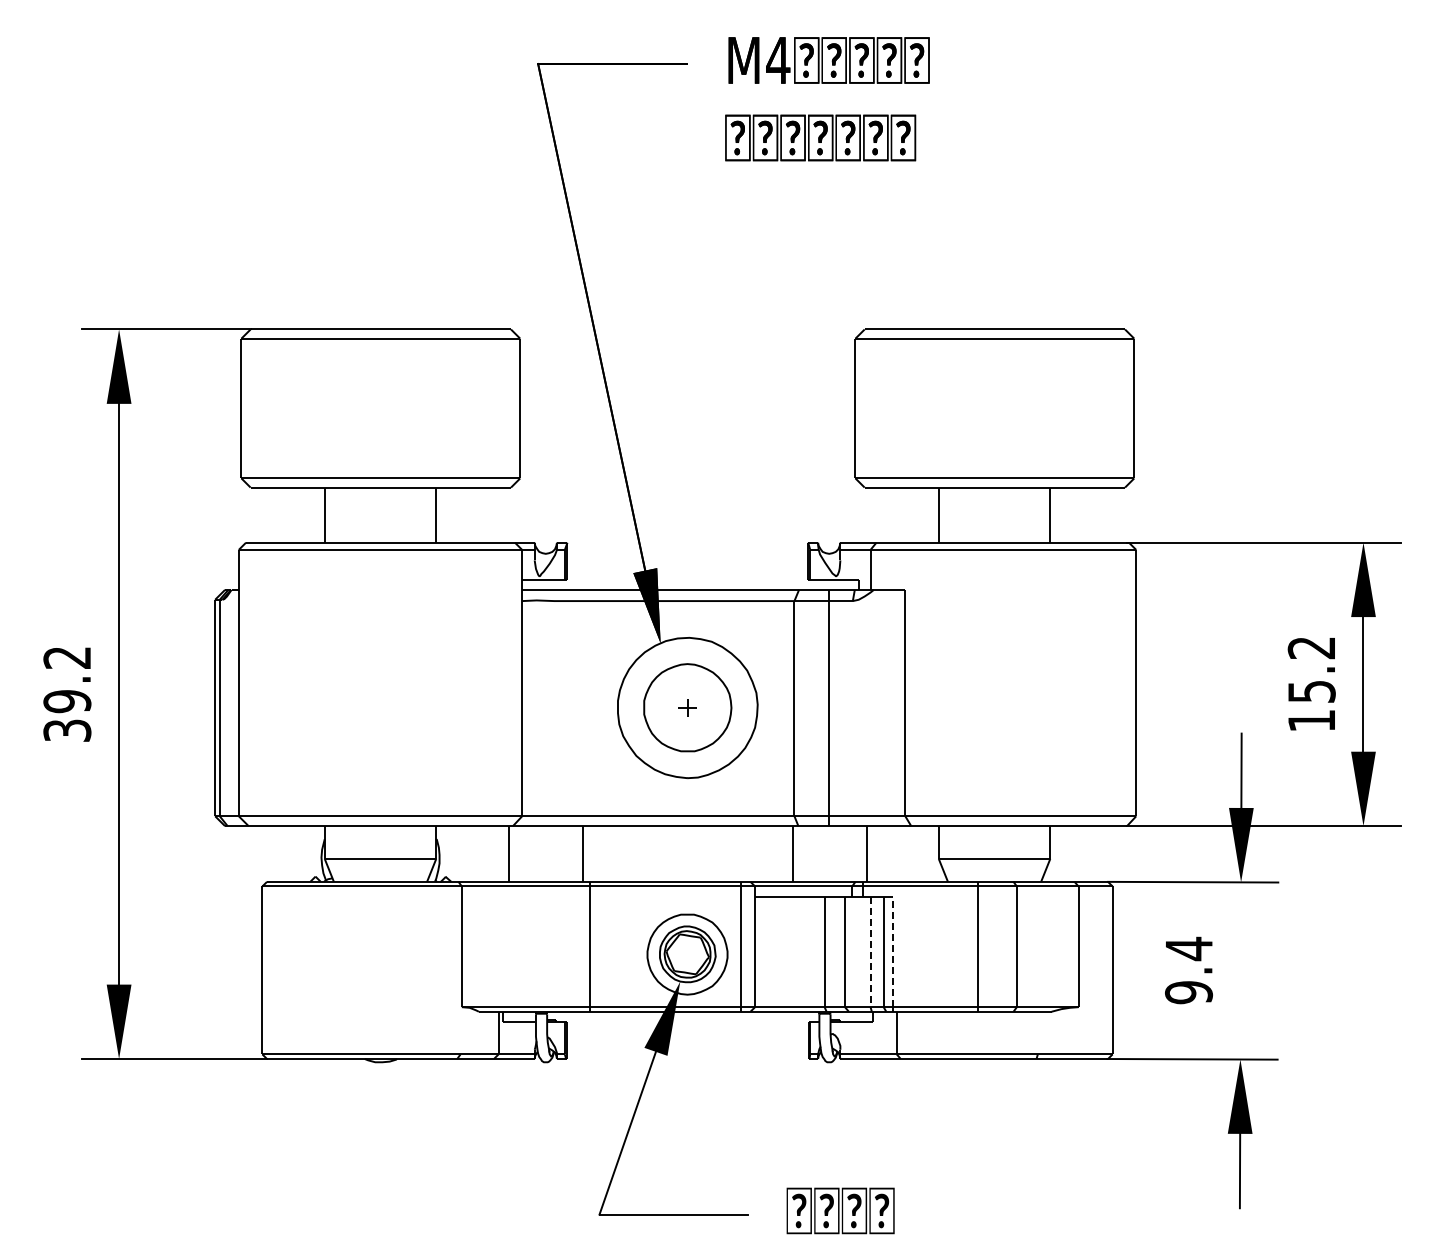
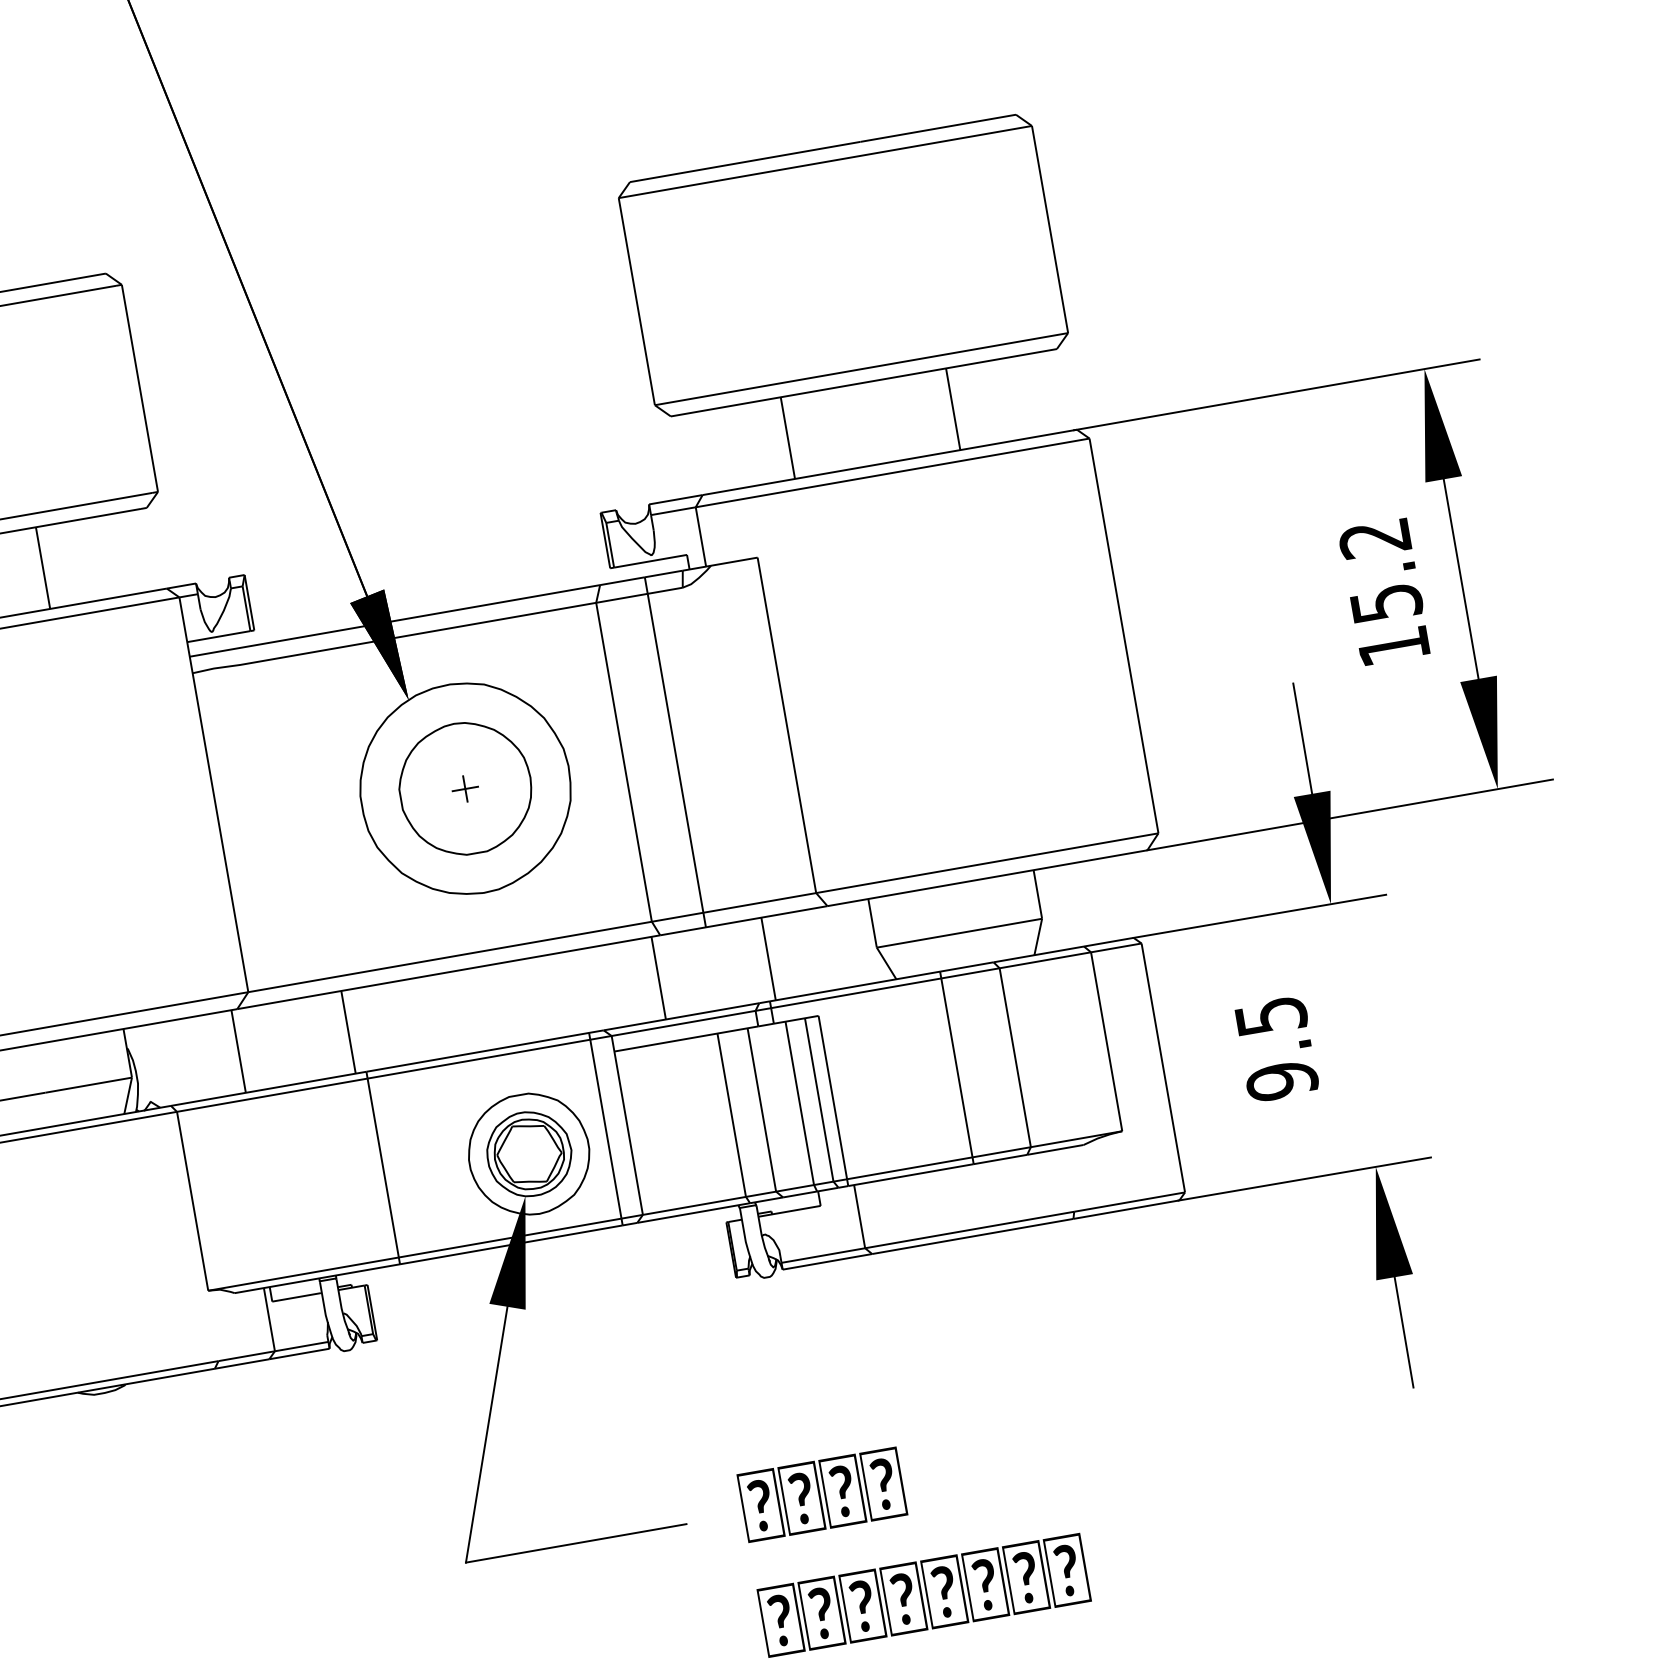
text: (1189, 948) -> (1271, 1015), 9.4 -> 9.5
line: (892, 951) -> (832, 1096), dashed -> solid
line: (870, 952) -> (799, 1104), dashed -> solid

